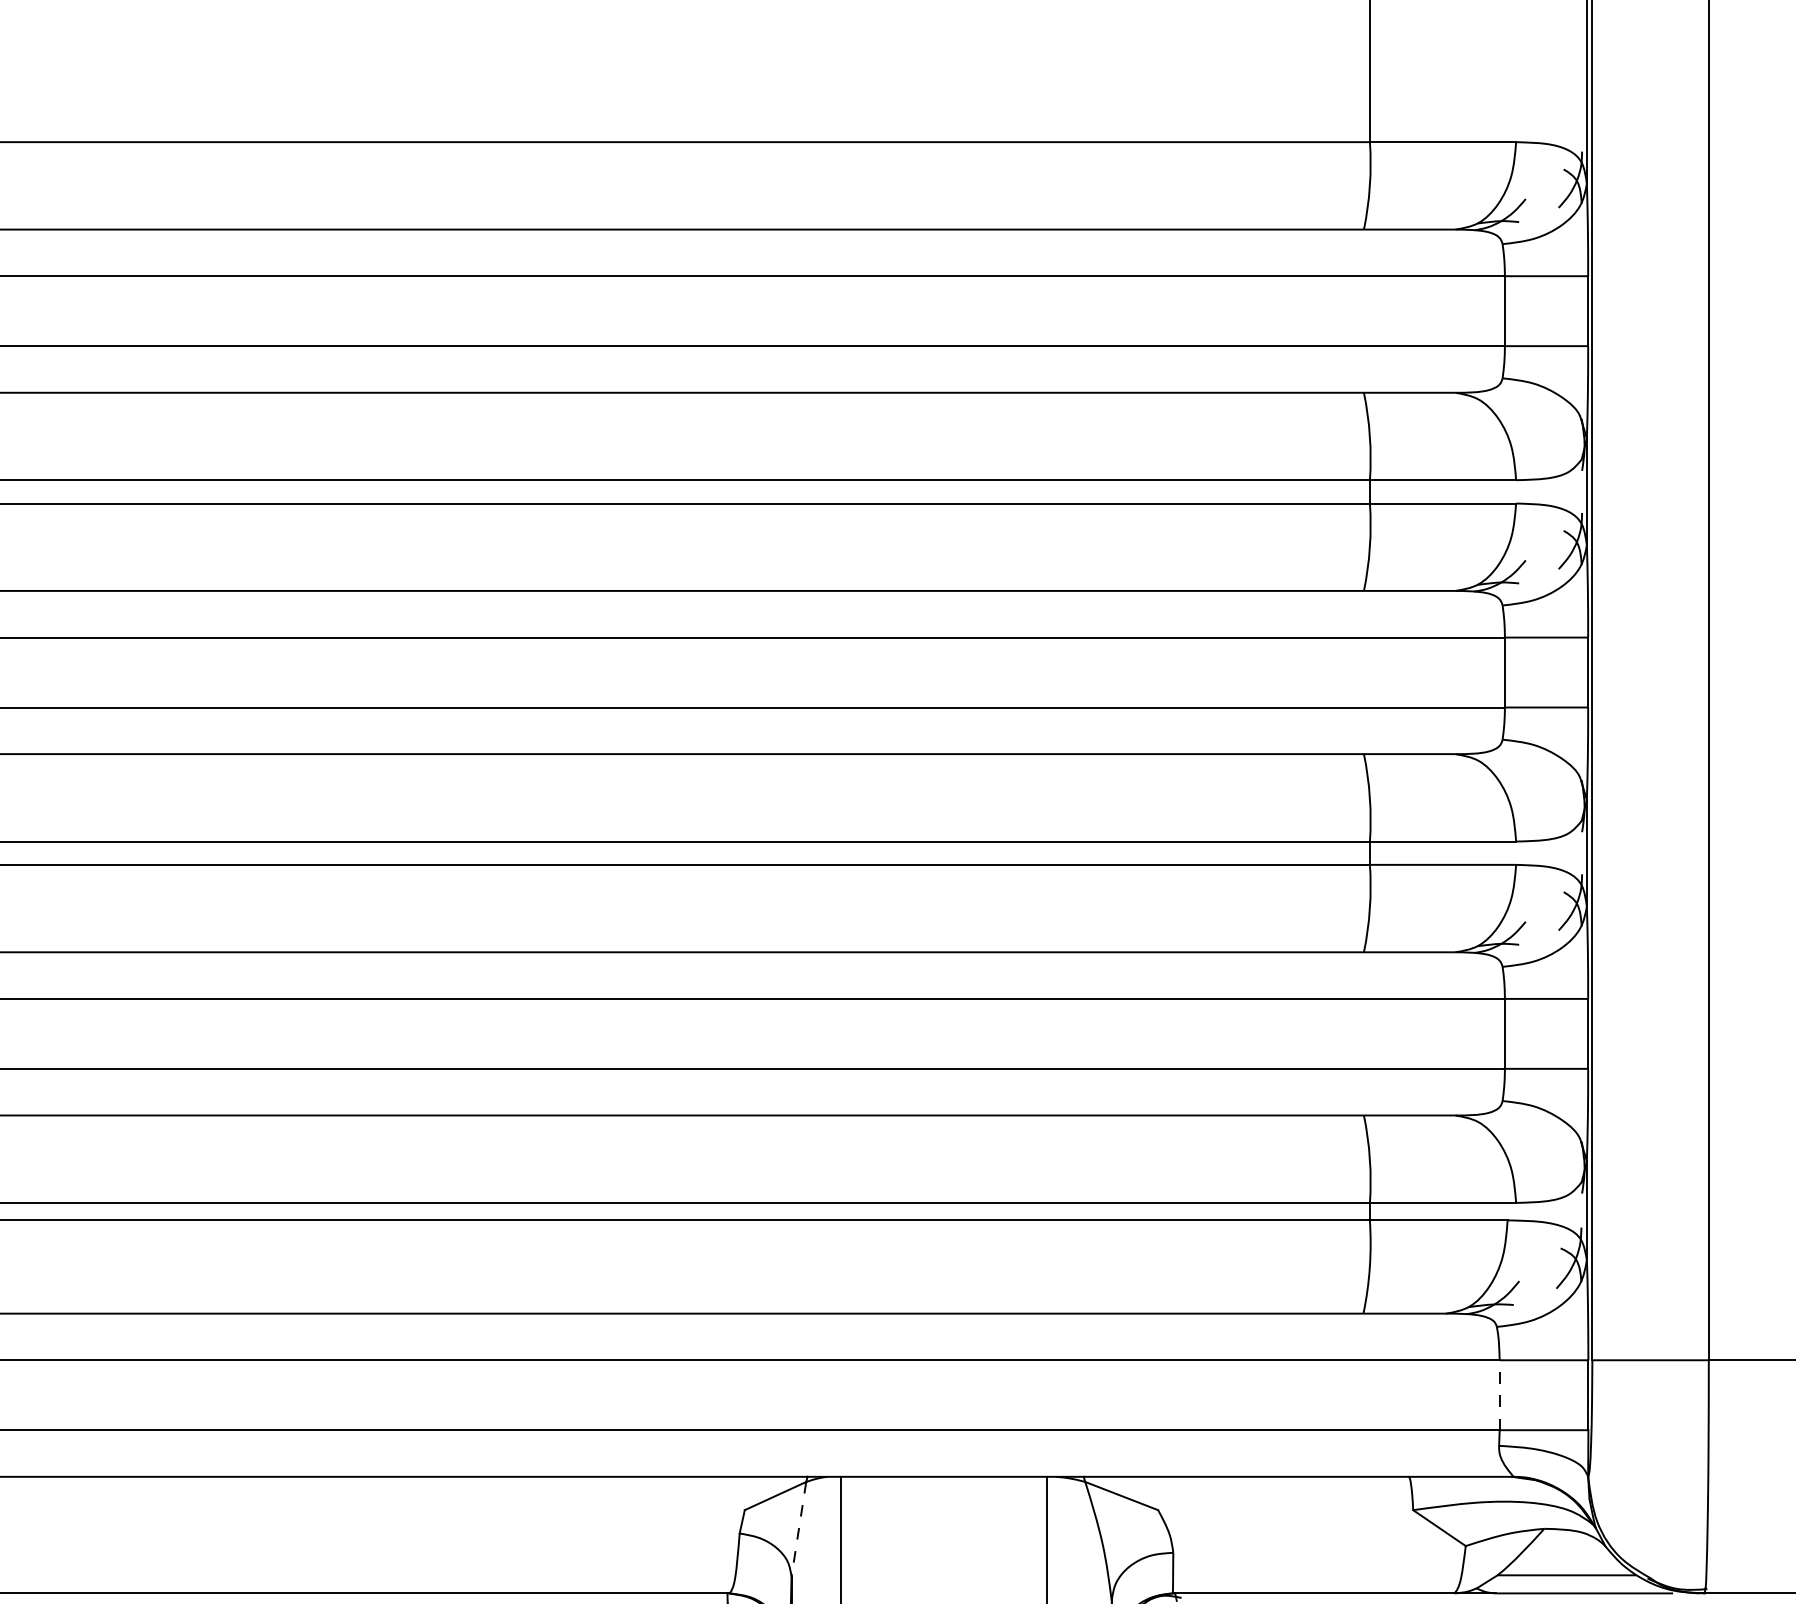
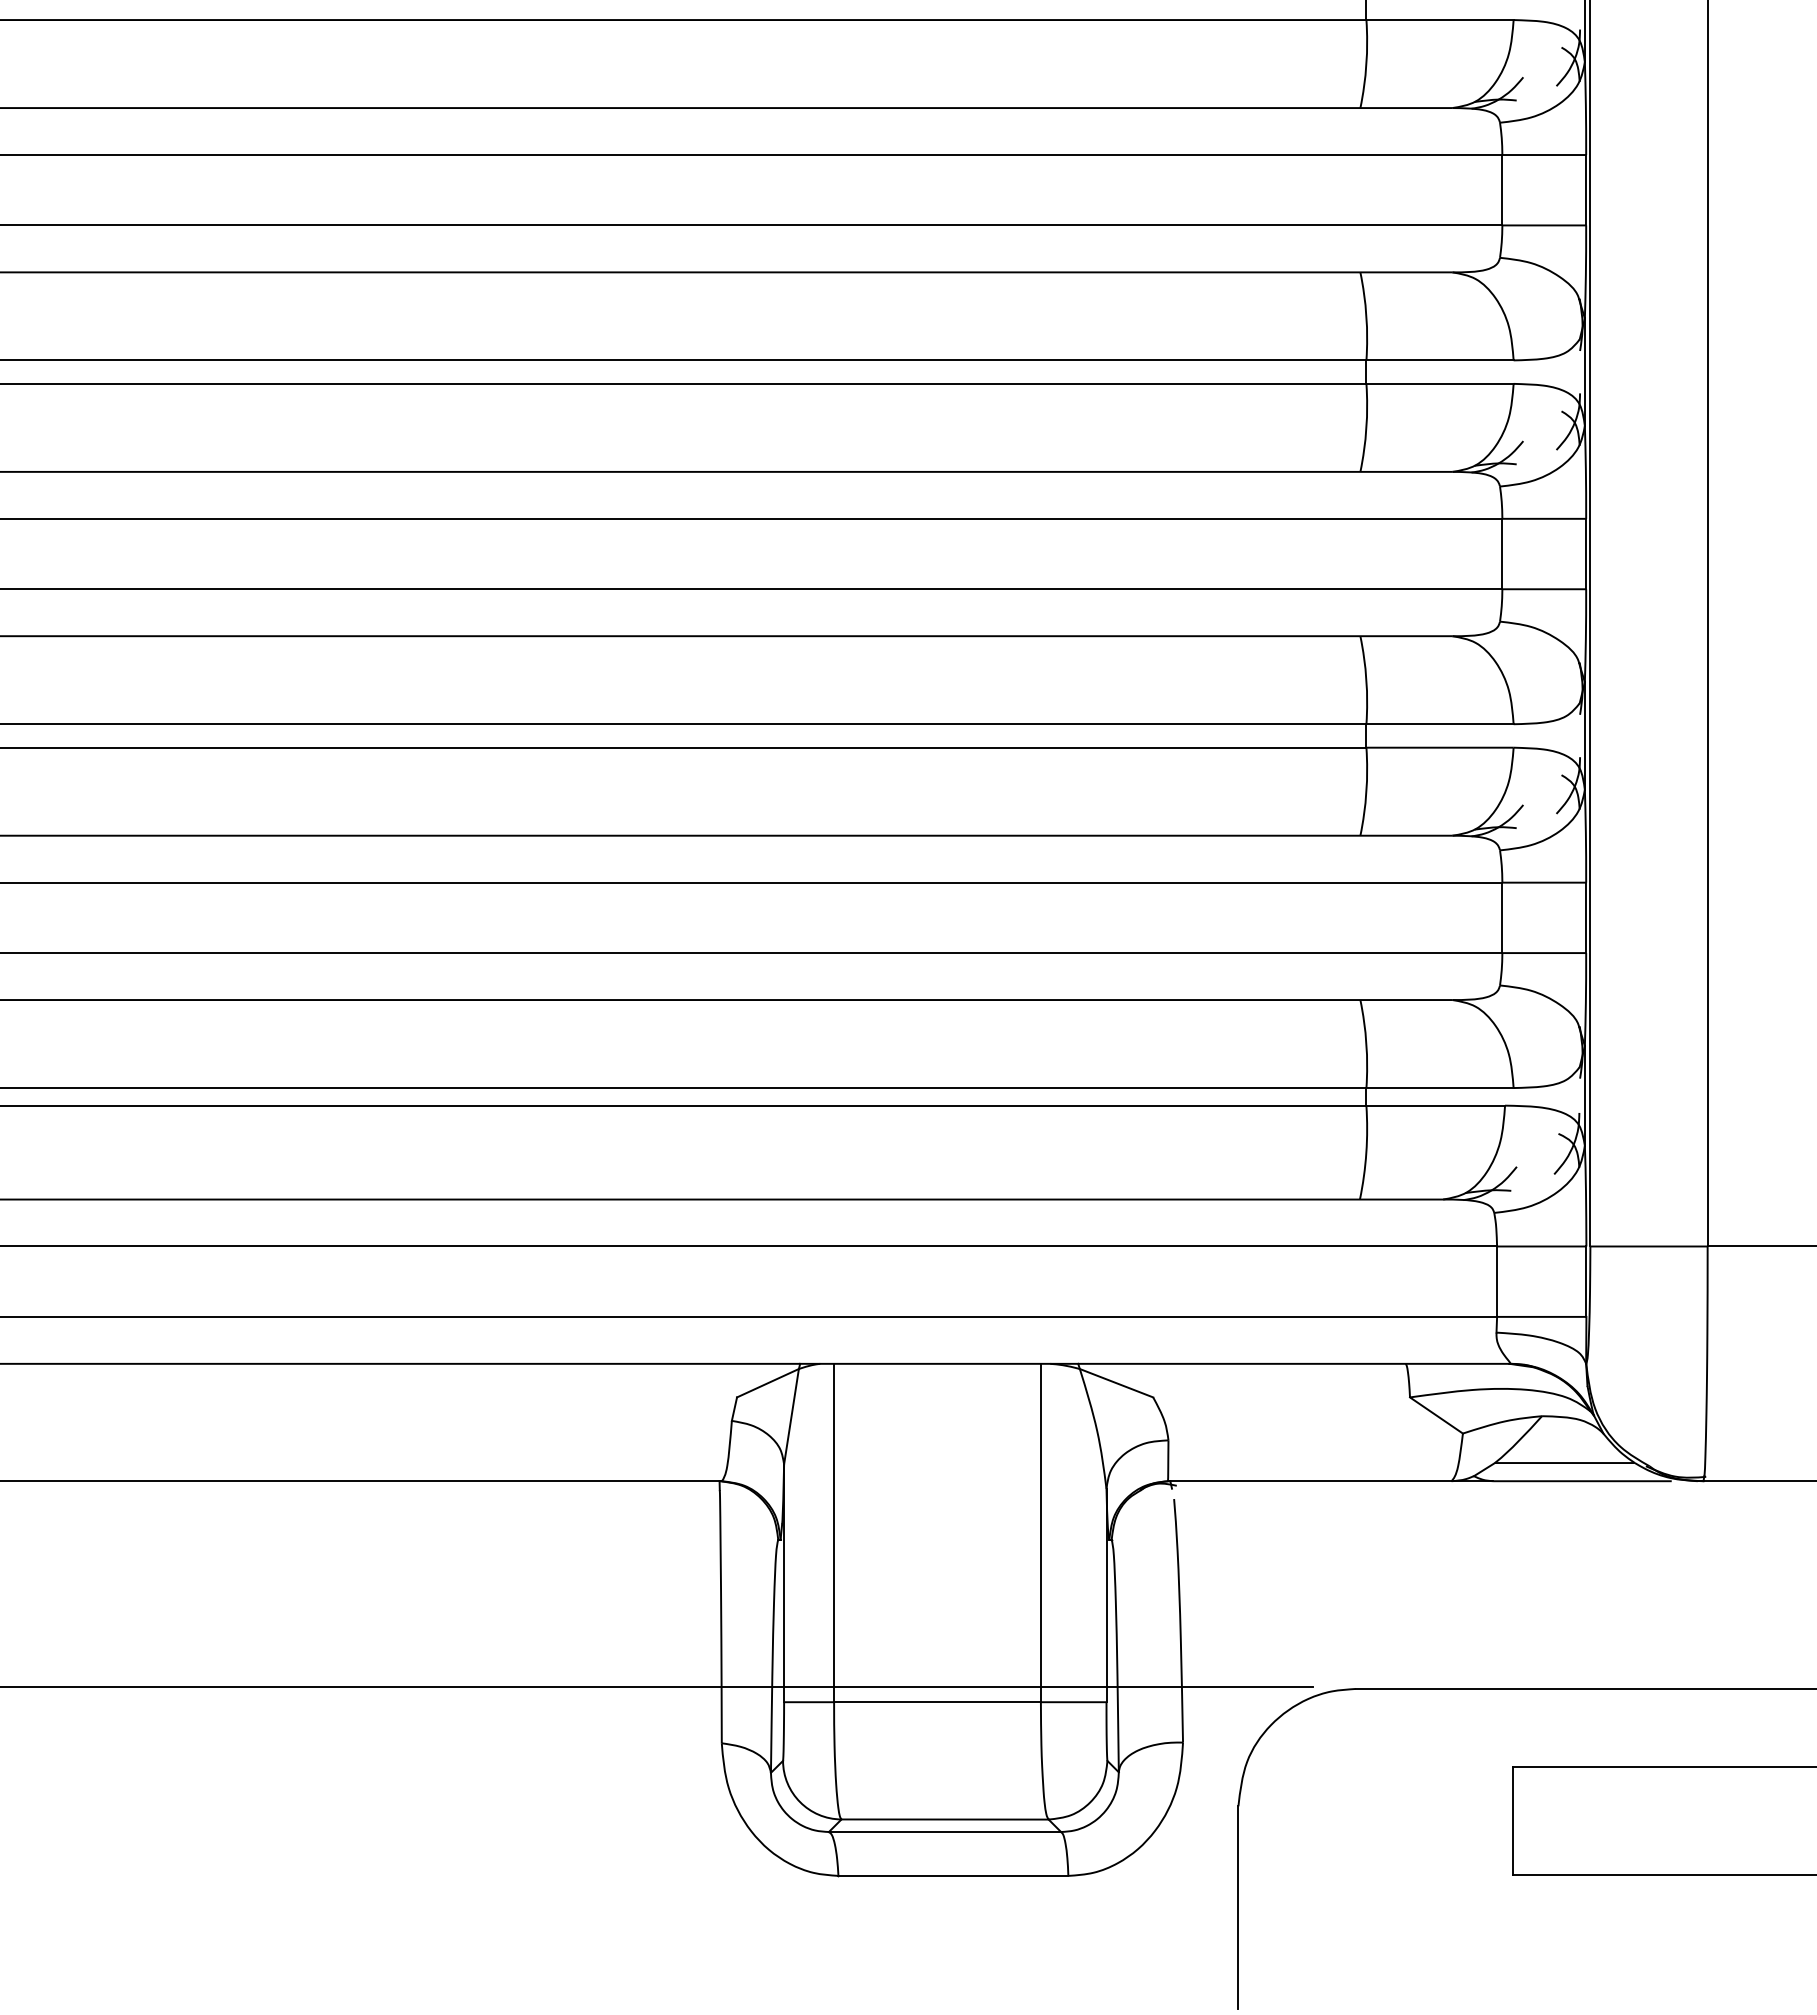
line: (1500, 1395) -> (1497, 1281), dashed -> solid
line: (798, 1530) -> (791, 1417), dashed -> solid

